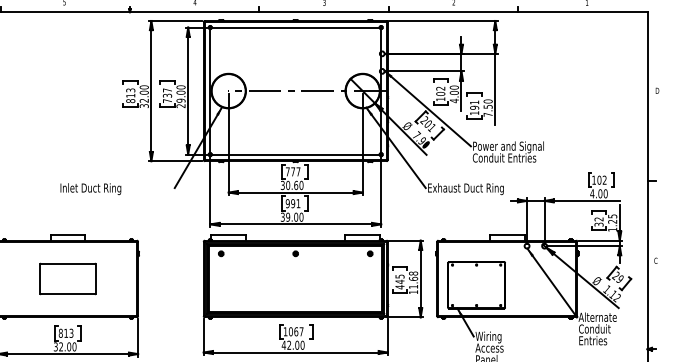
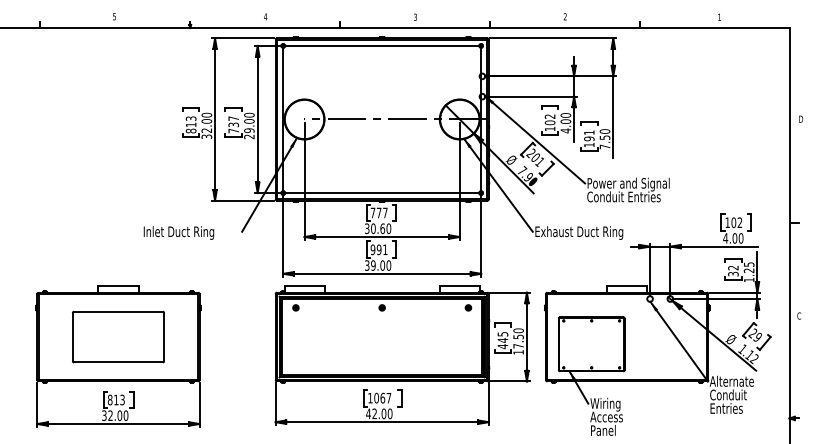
text: (90, 188) -> (178, 232), moved
part: (68, 278) -> (118, 336), size x1.43
text: (413, 280) -> (518, 338), 11.68 -> 17.50

